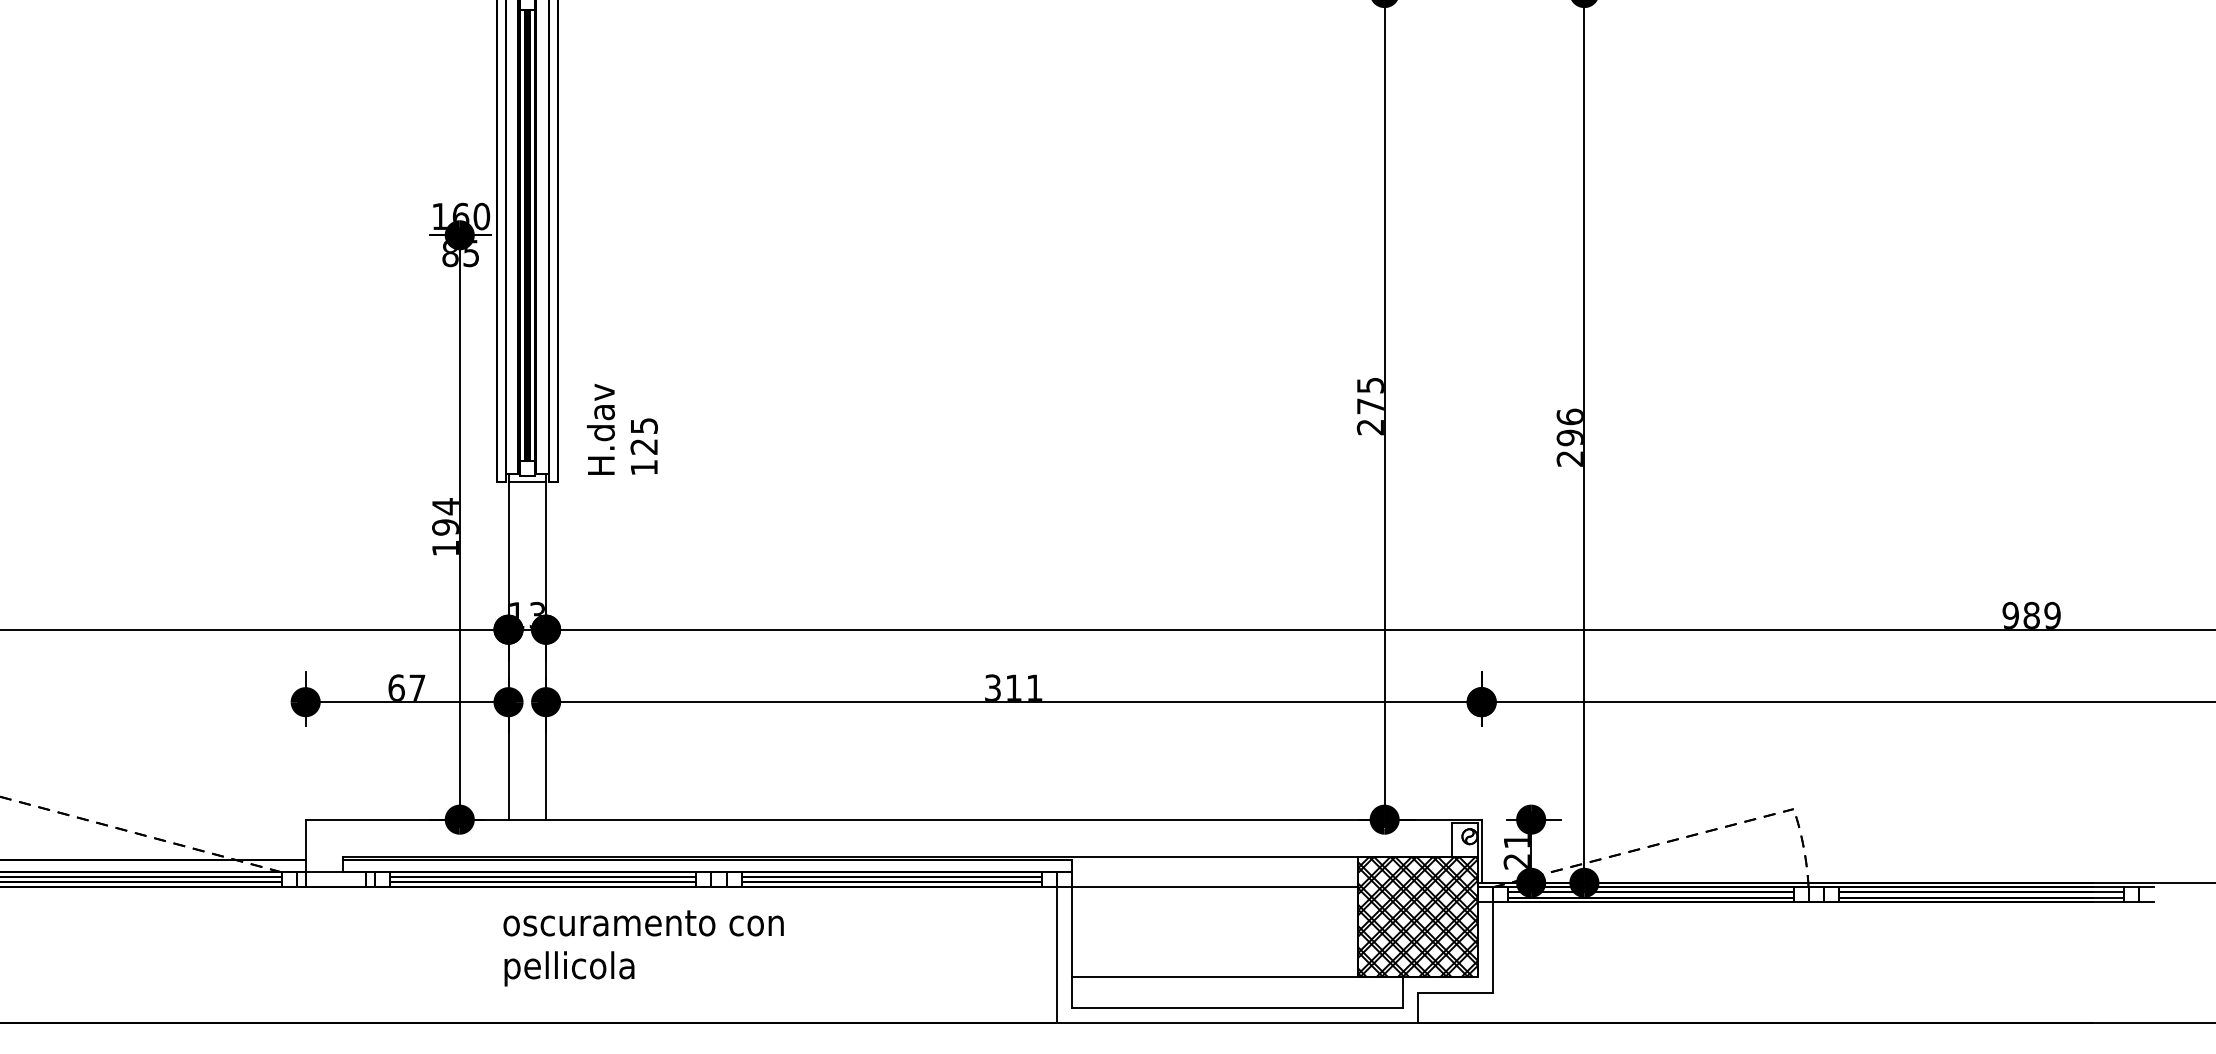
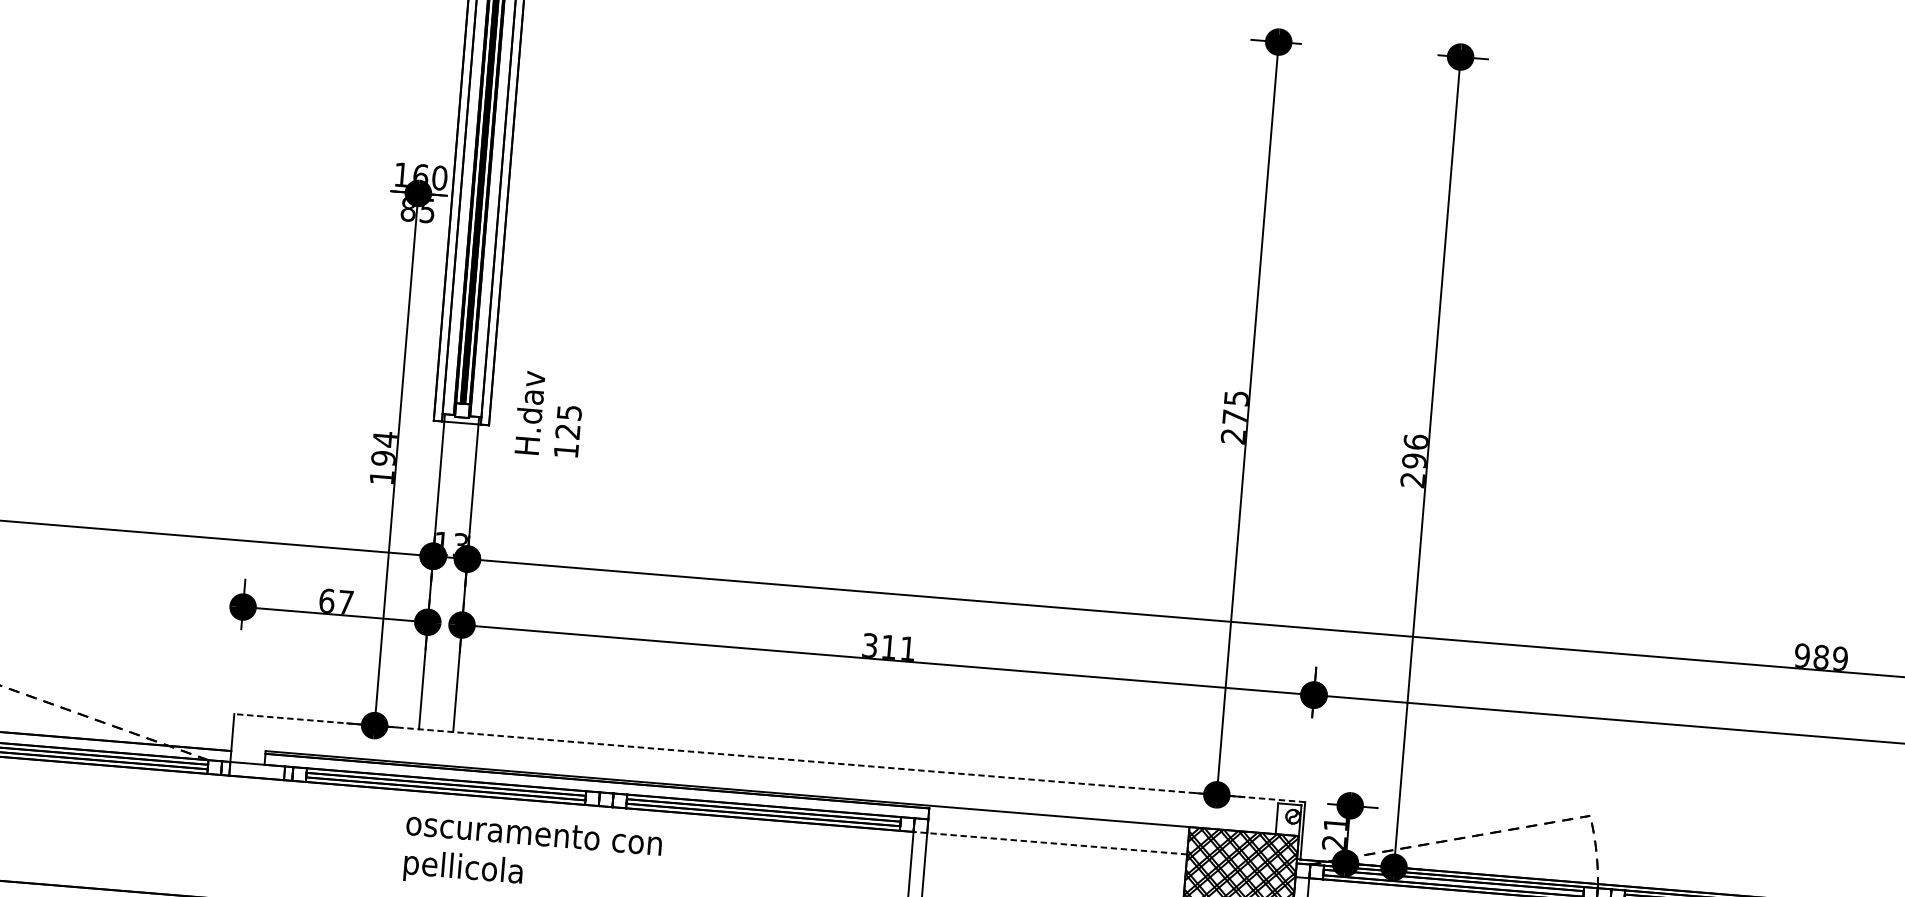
text: (622, 429) -> (549, 414), moved
line: (893, 819) -> (769, 757), solid -> dashed
line: (1206, 887) -> (1049, 843), solid -> dashed

